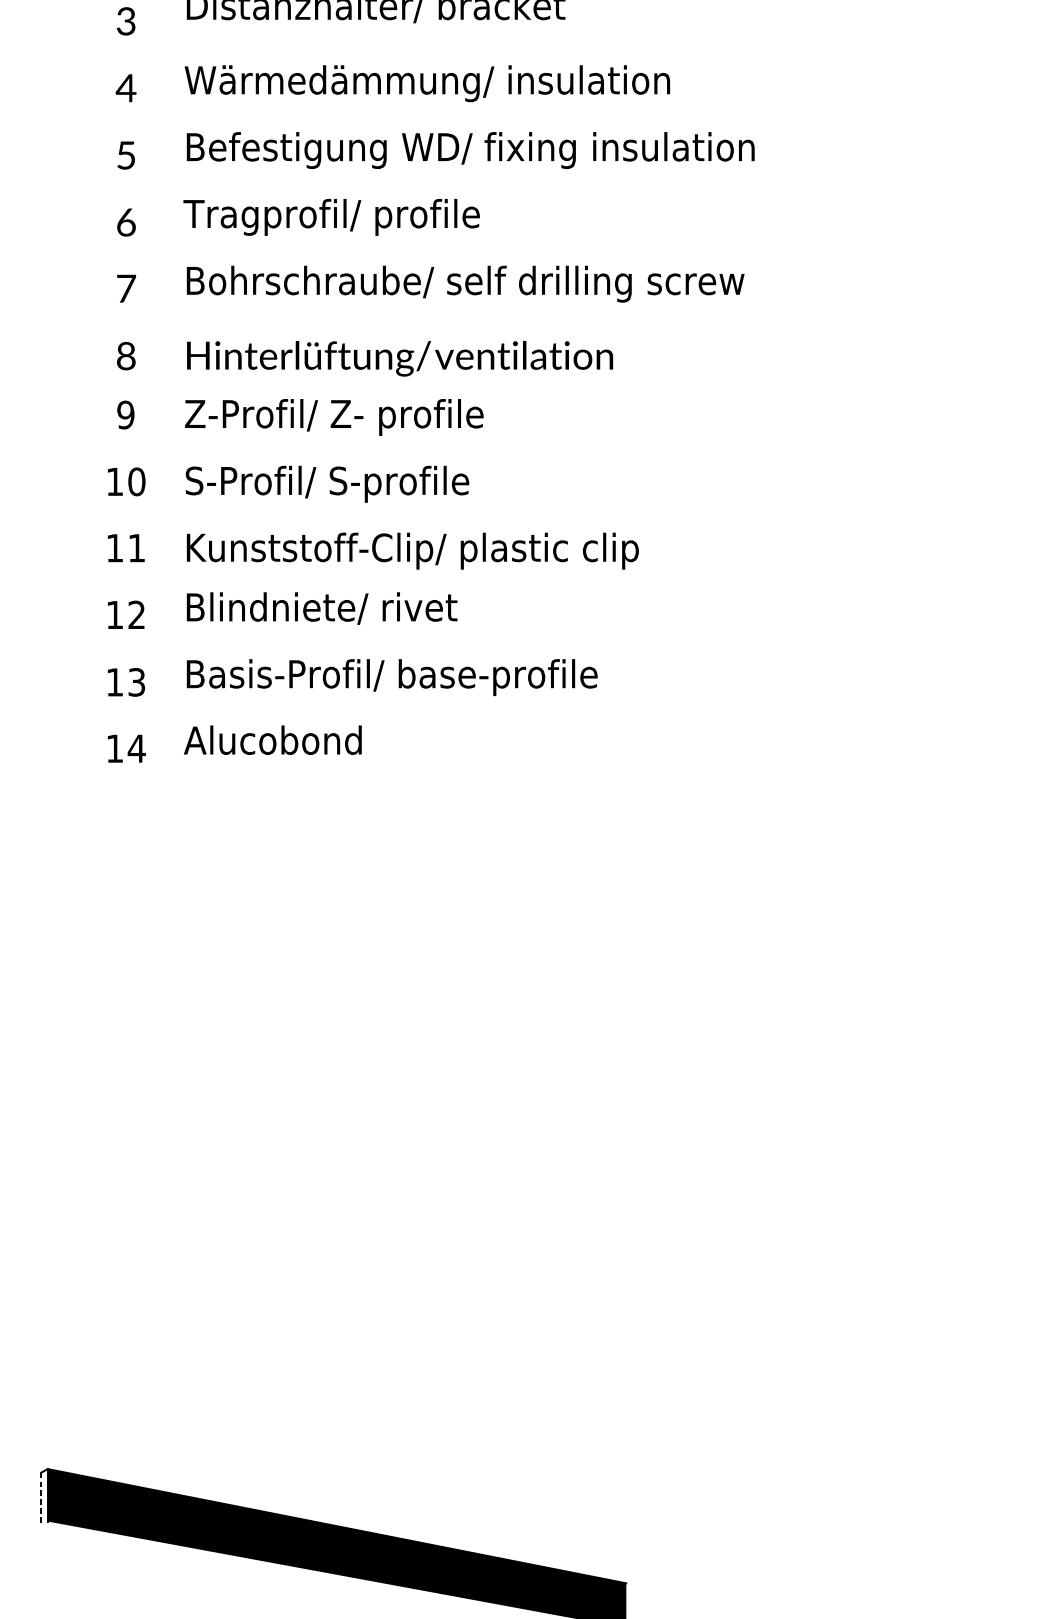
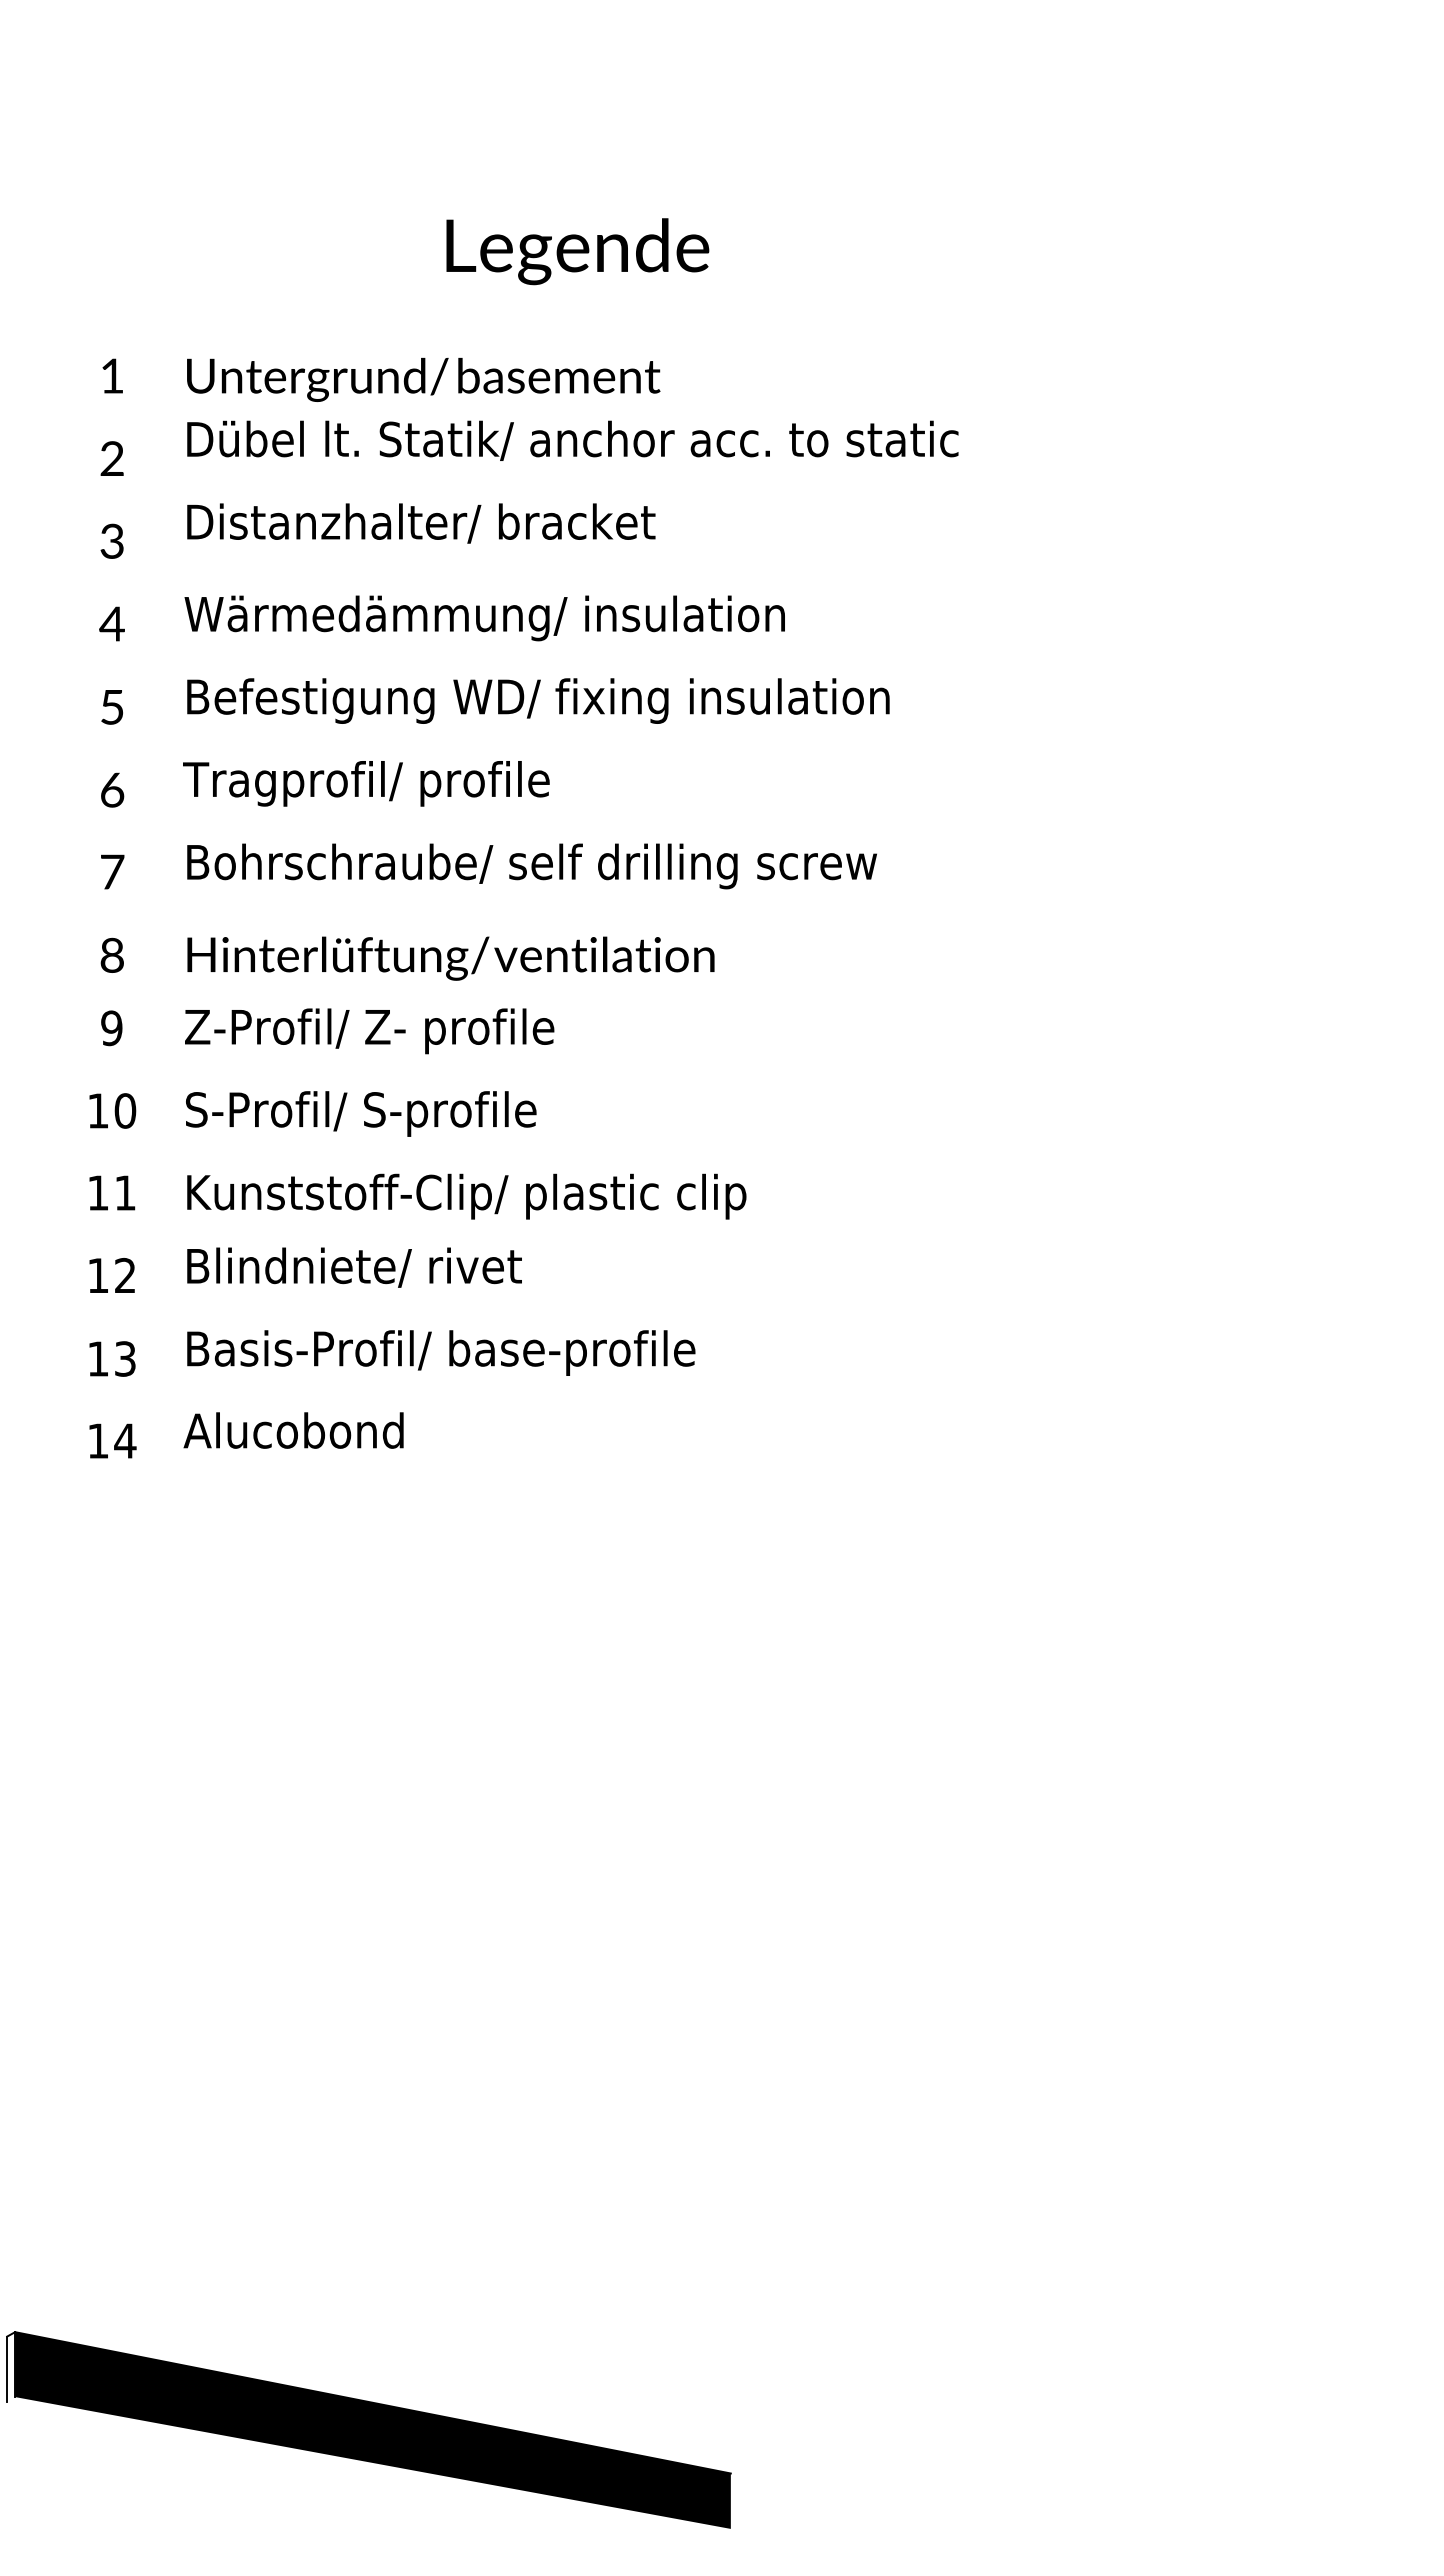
line: (41, 1499) -> (7, 2369), dashed -> solid

